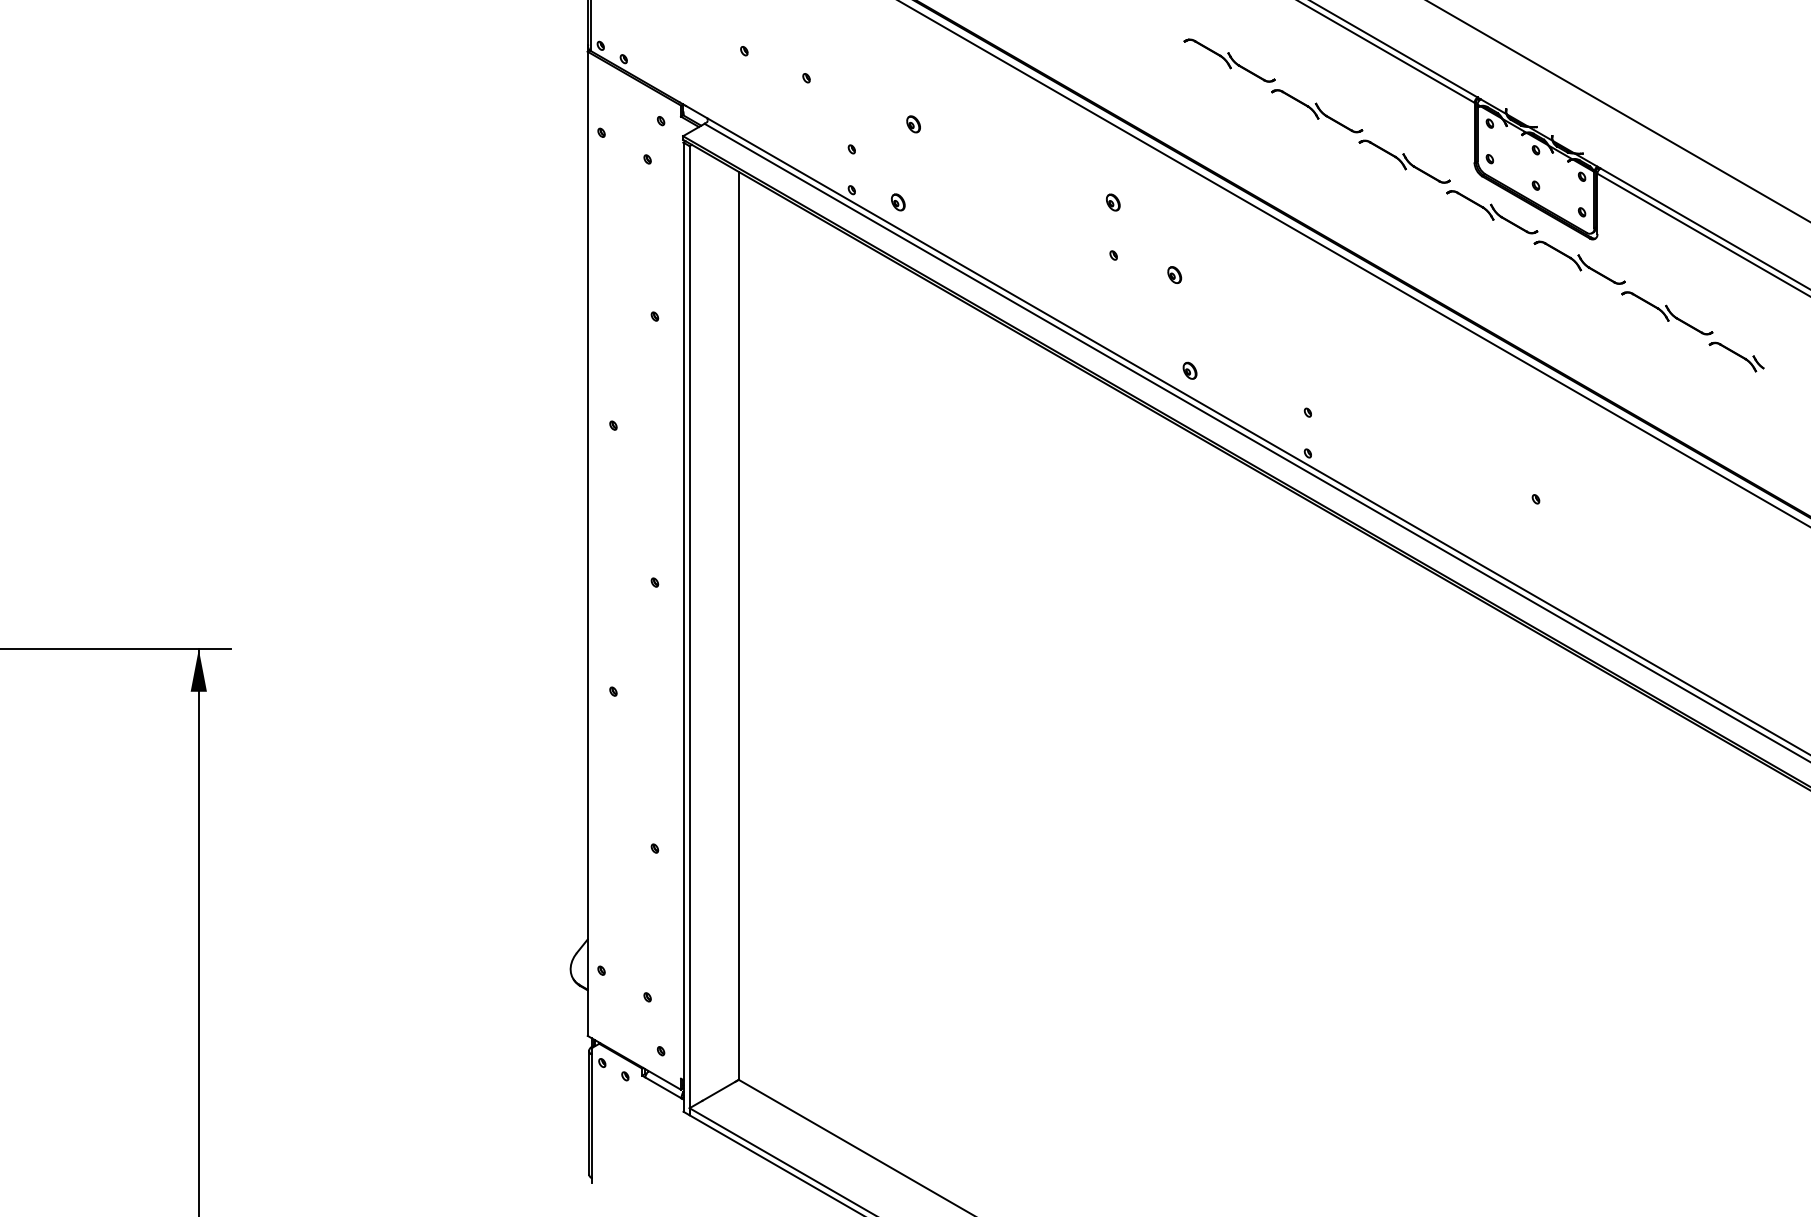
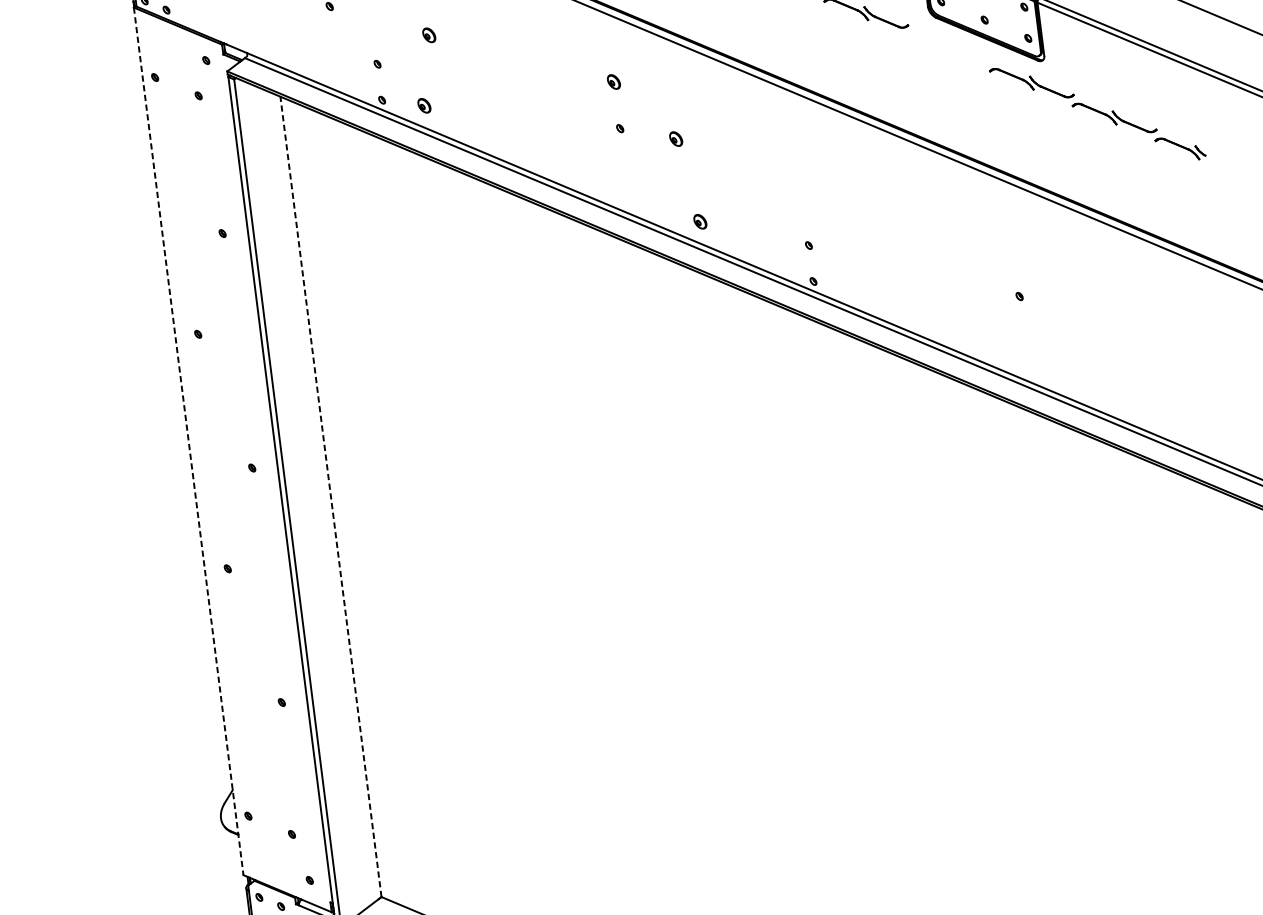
part: (1492, 212) -> (949, 48), removed
line: (587, 544) -> (188, 442), solid -> dashed
line: (738, 625) -> (330, 496), solid -> dashed

